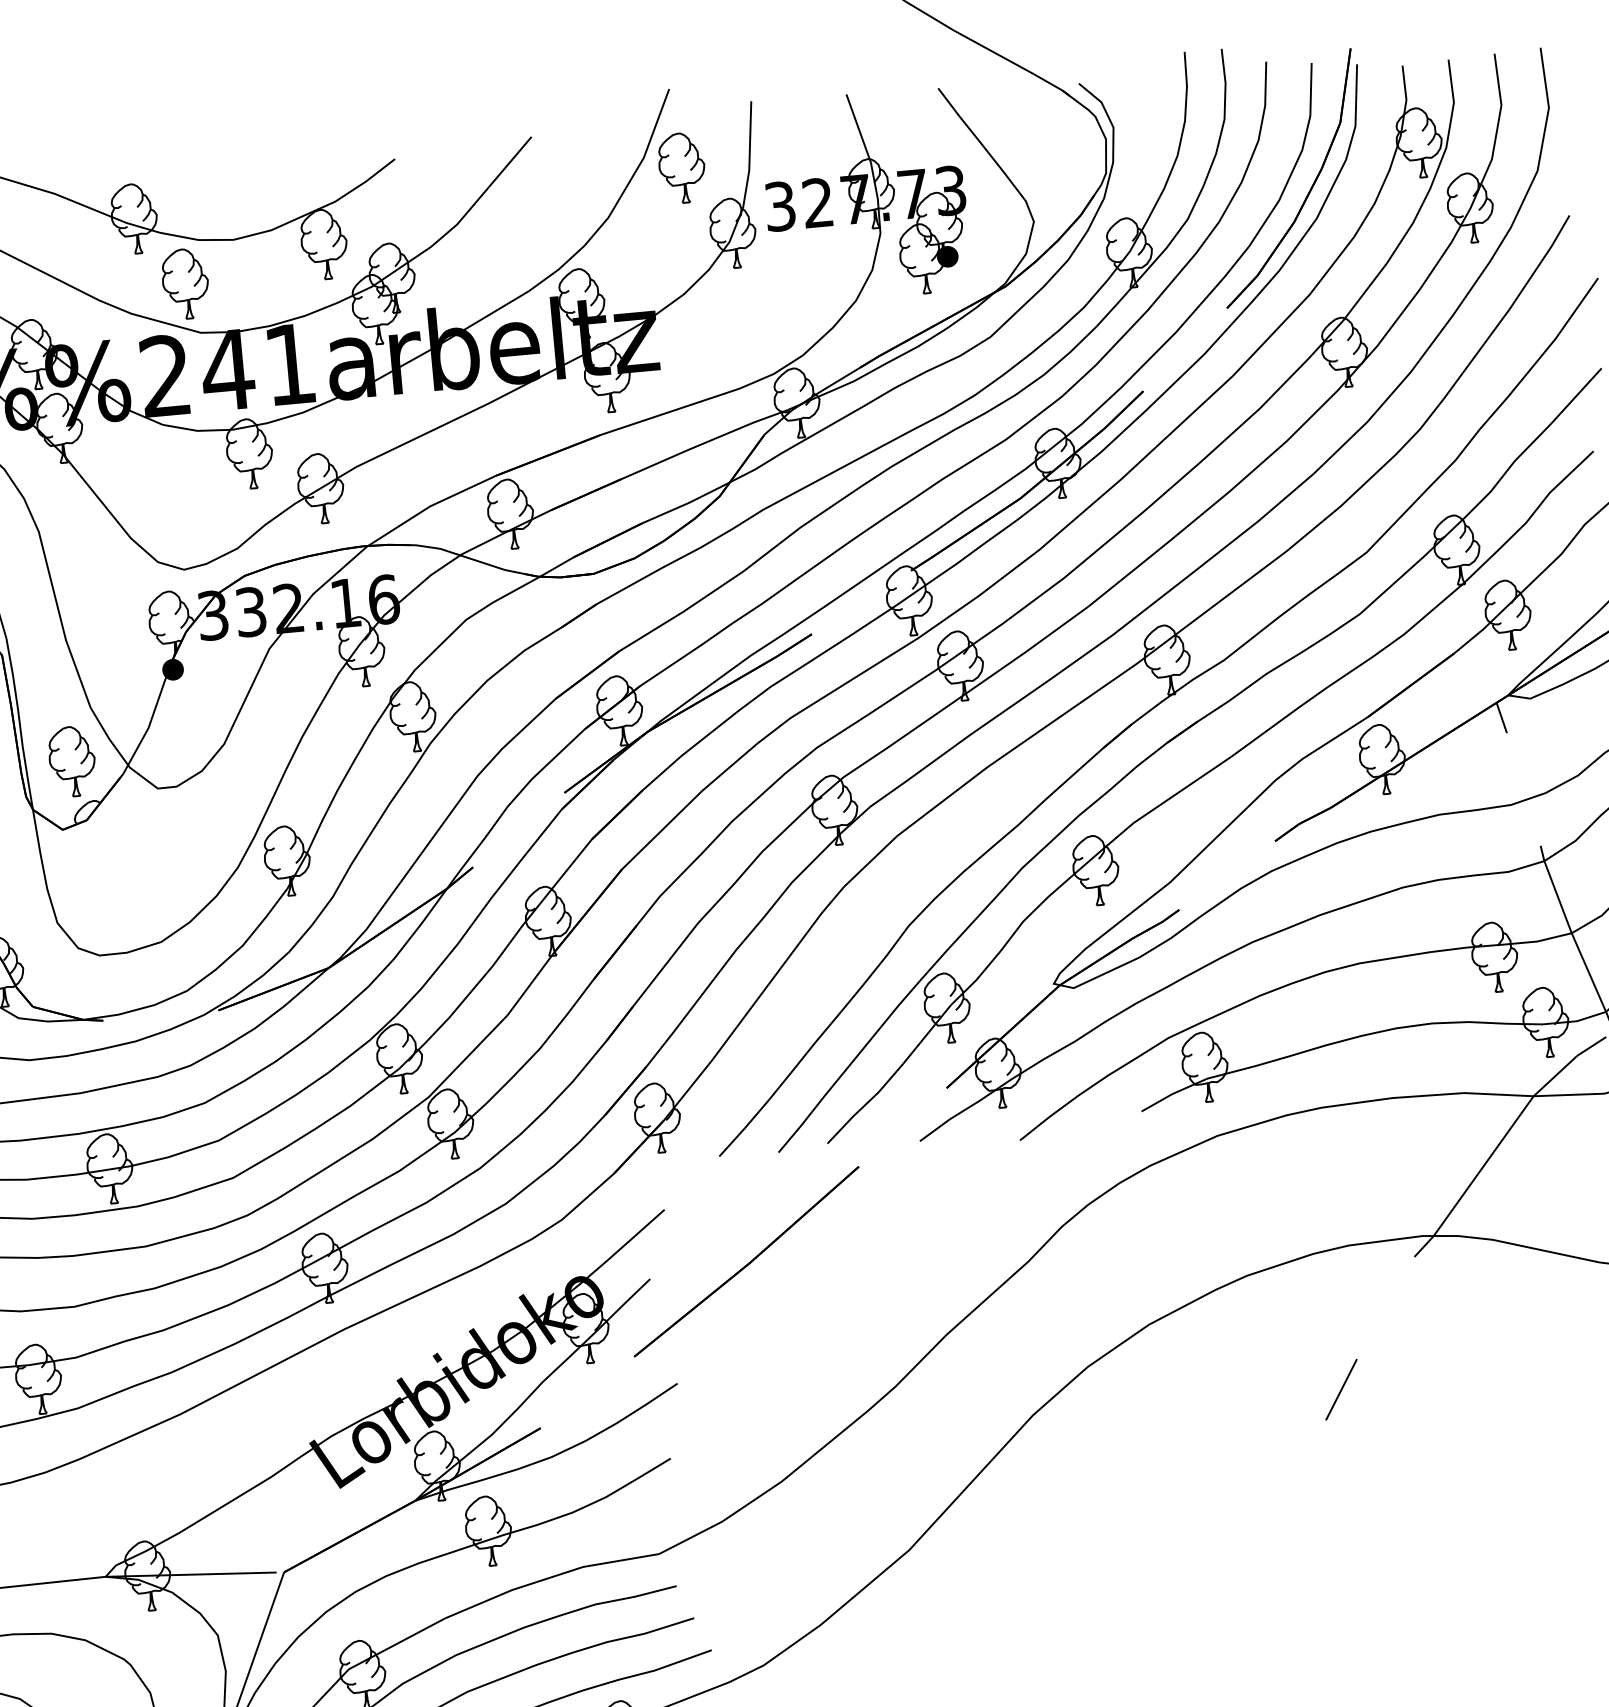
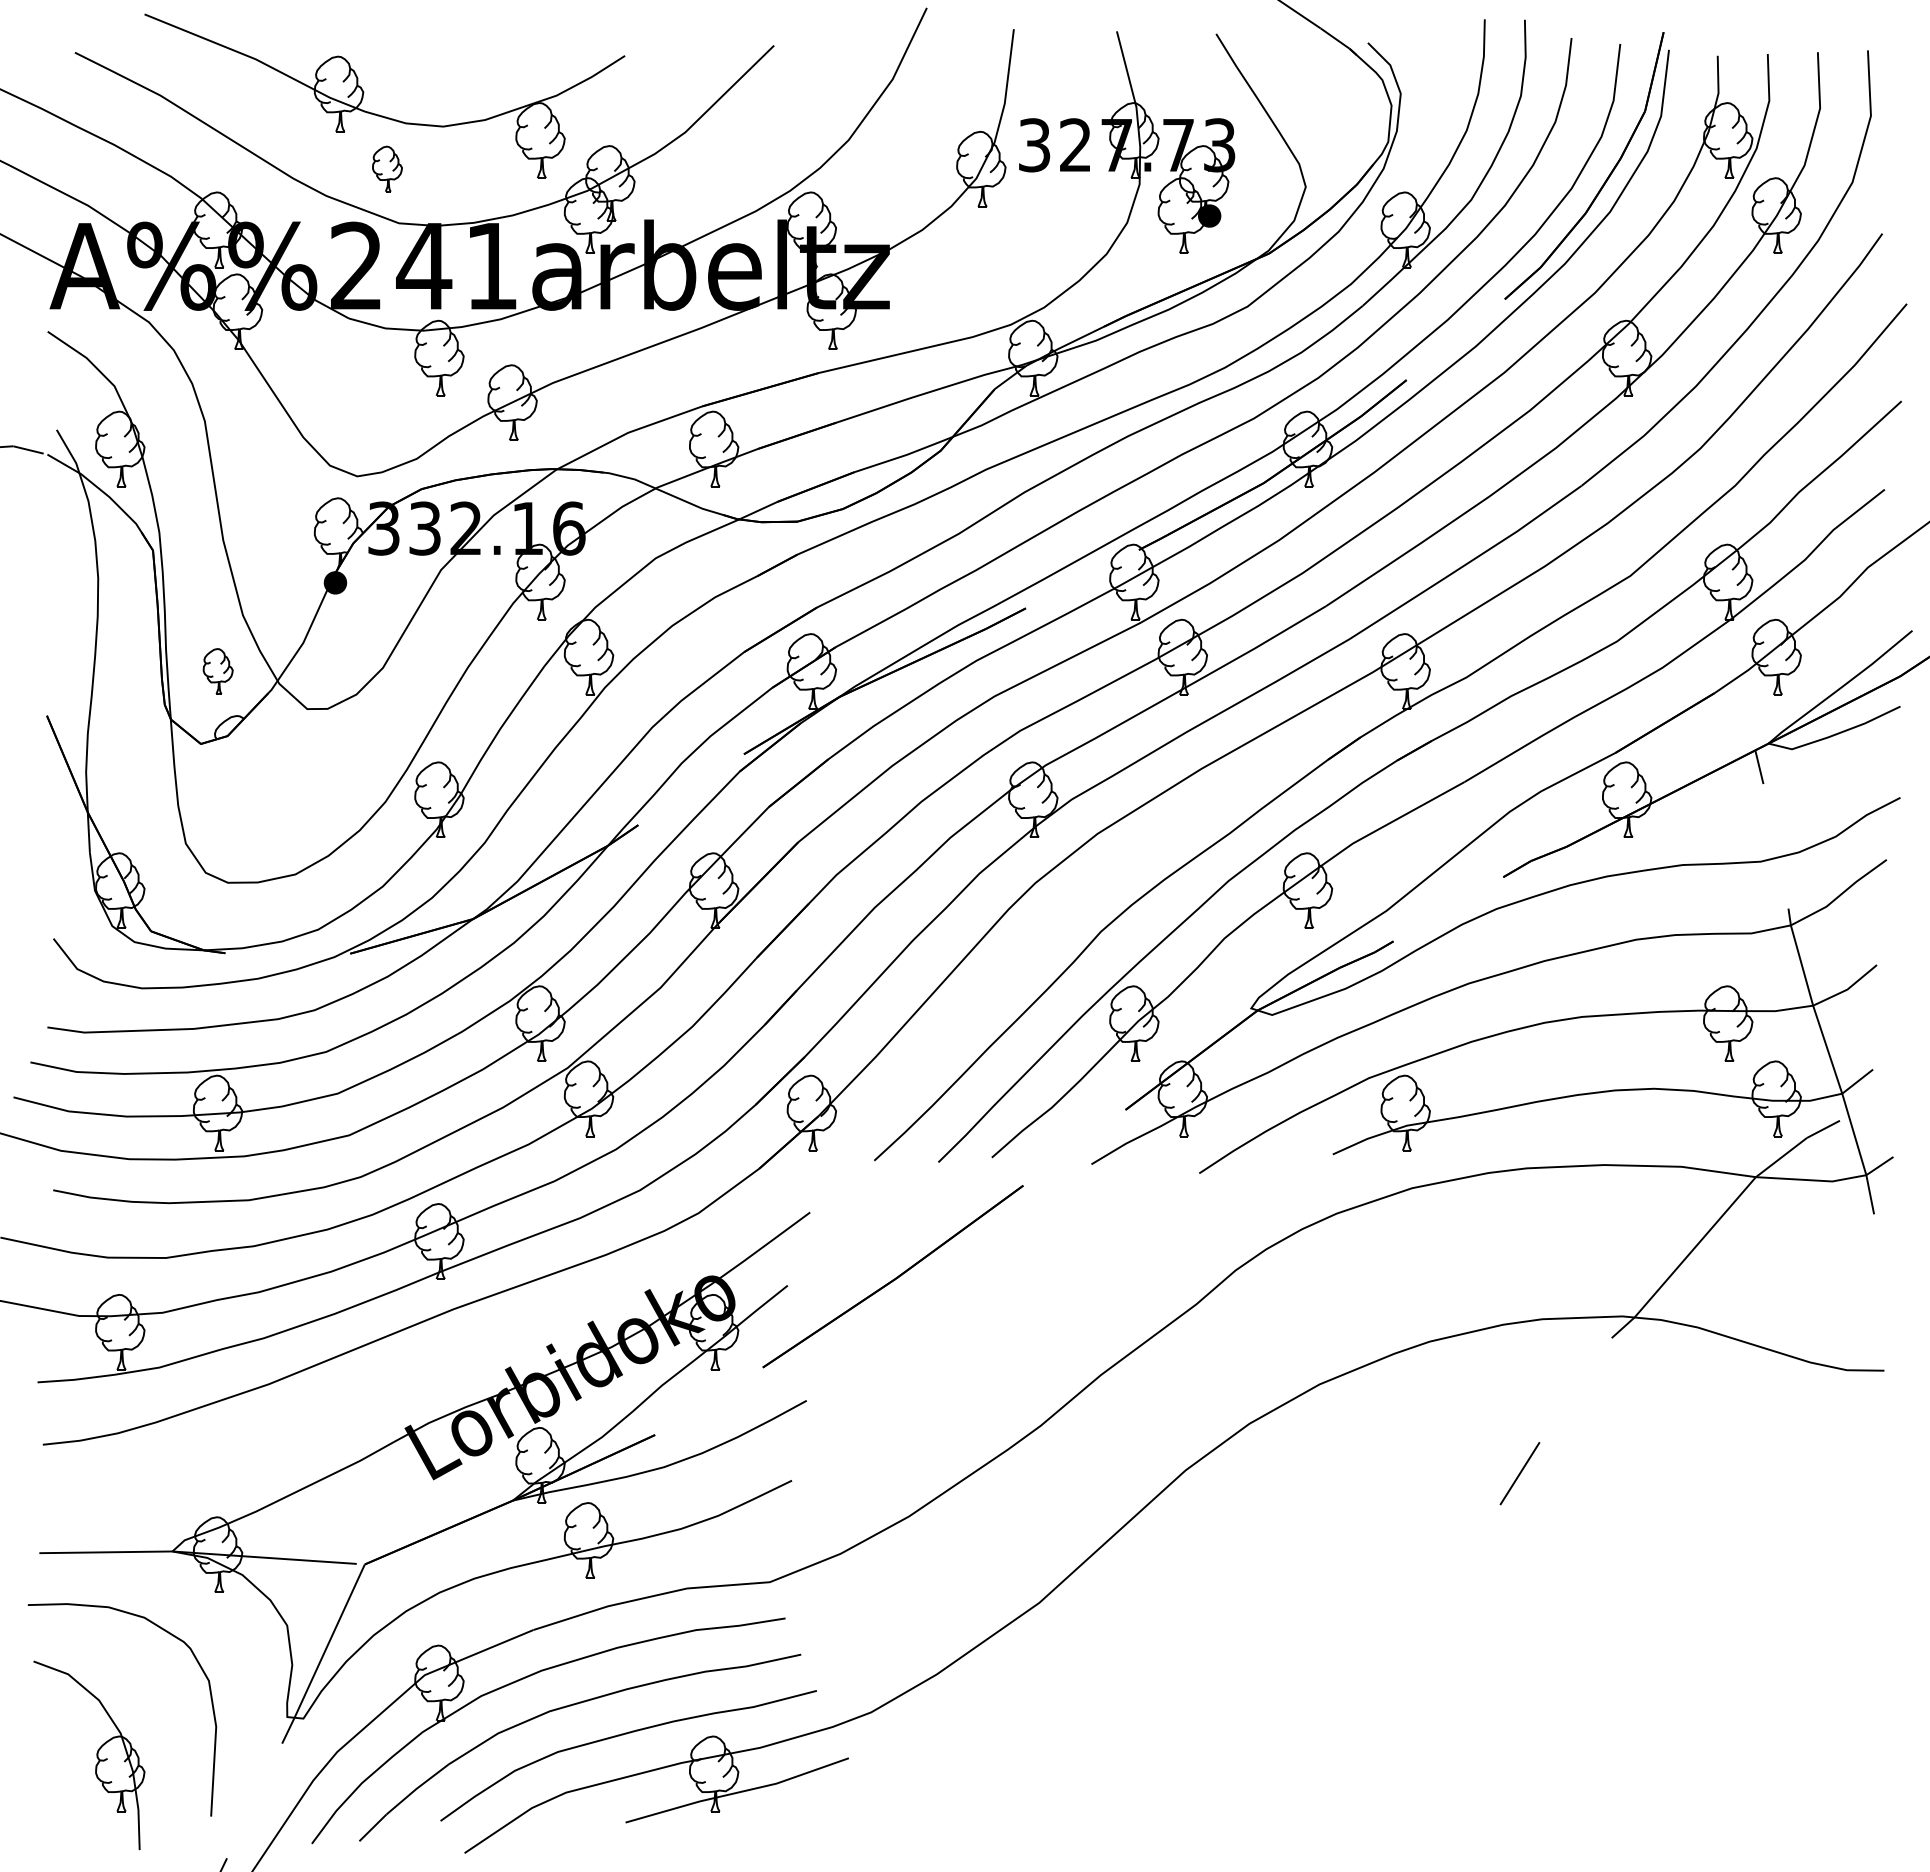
part: (681, 167) -> (932, 93), removed
part: (185, 283) -> (387, 168), size x0.6
part: (72, 761) -> (218, 671), size x0.6

